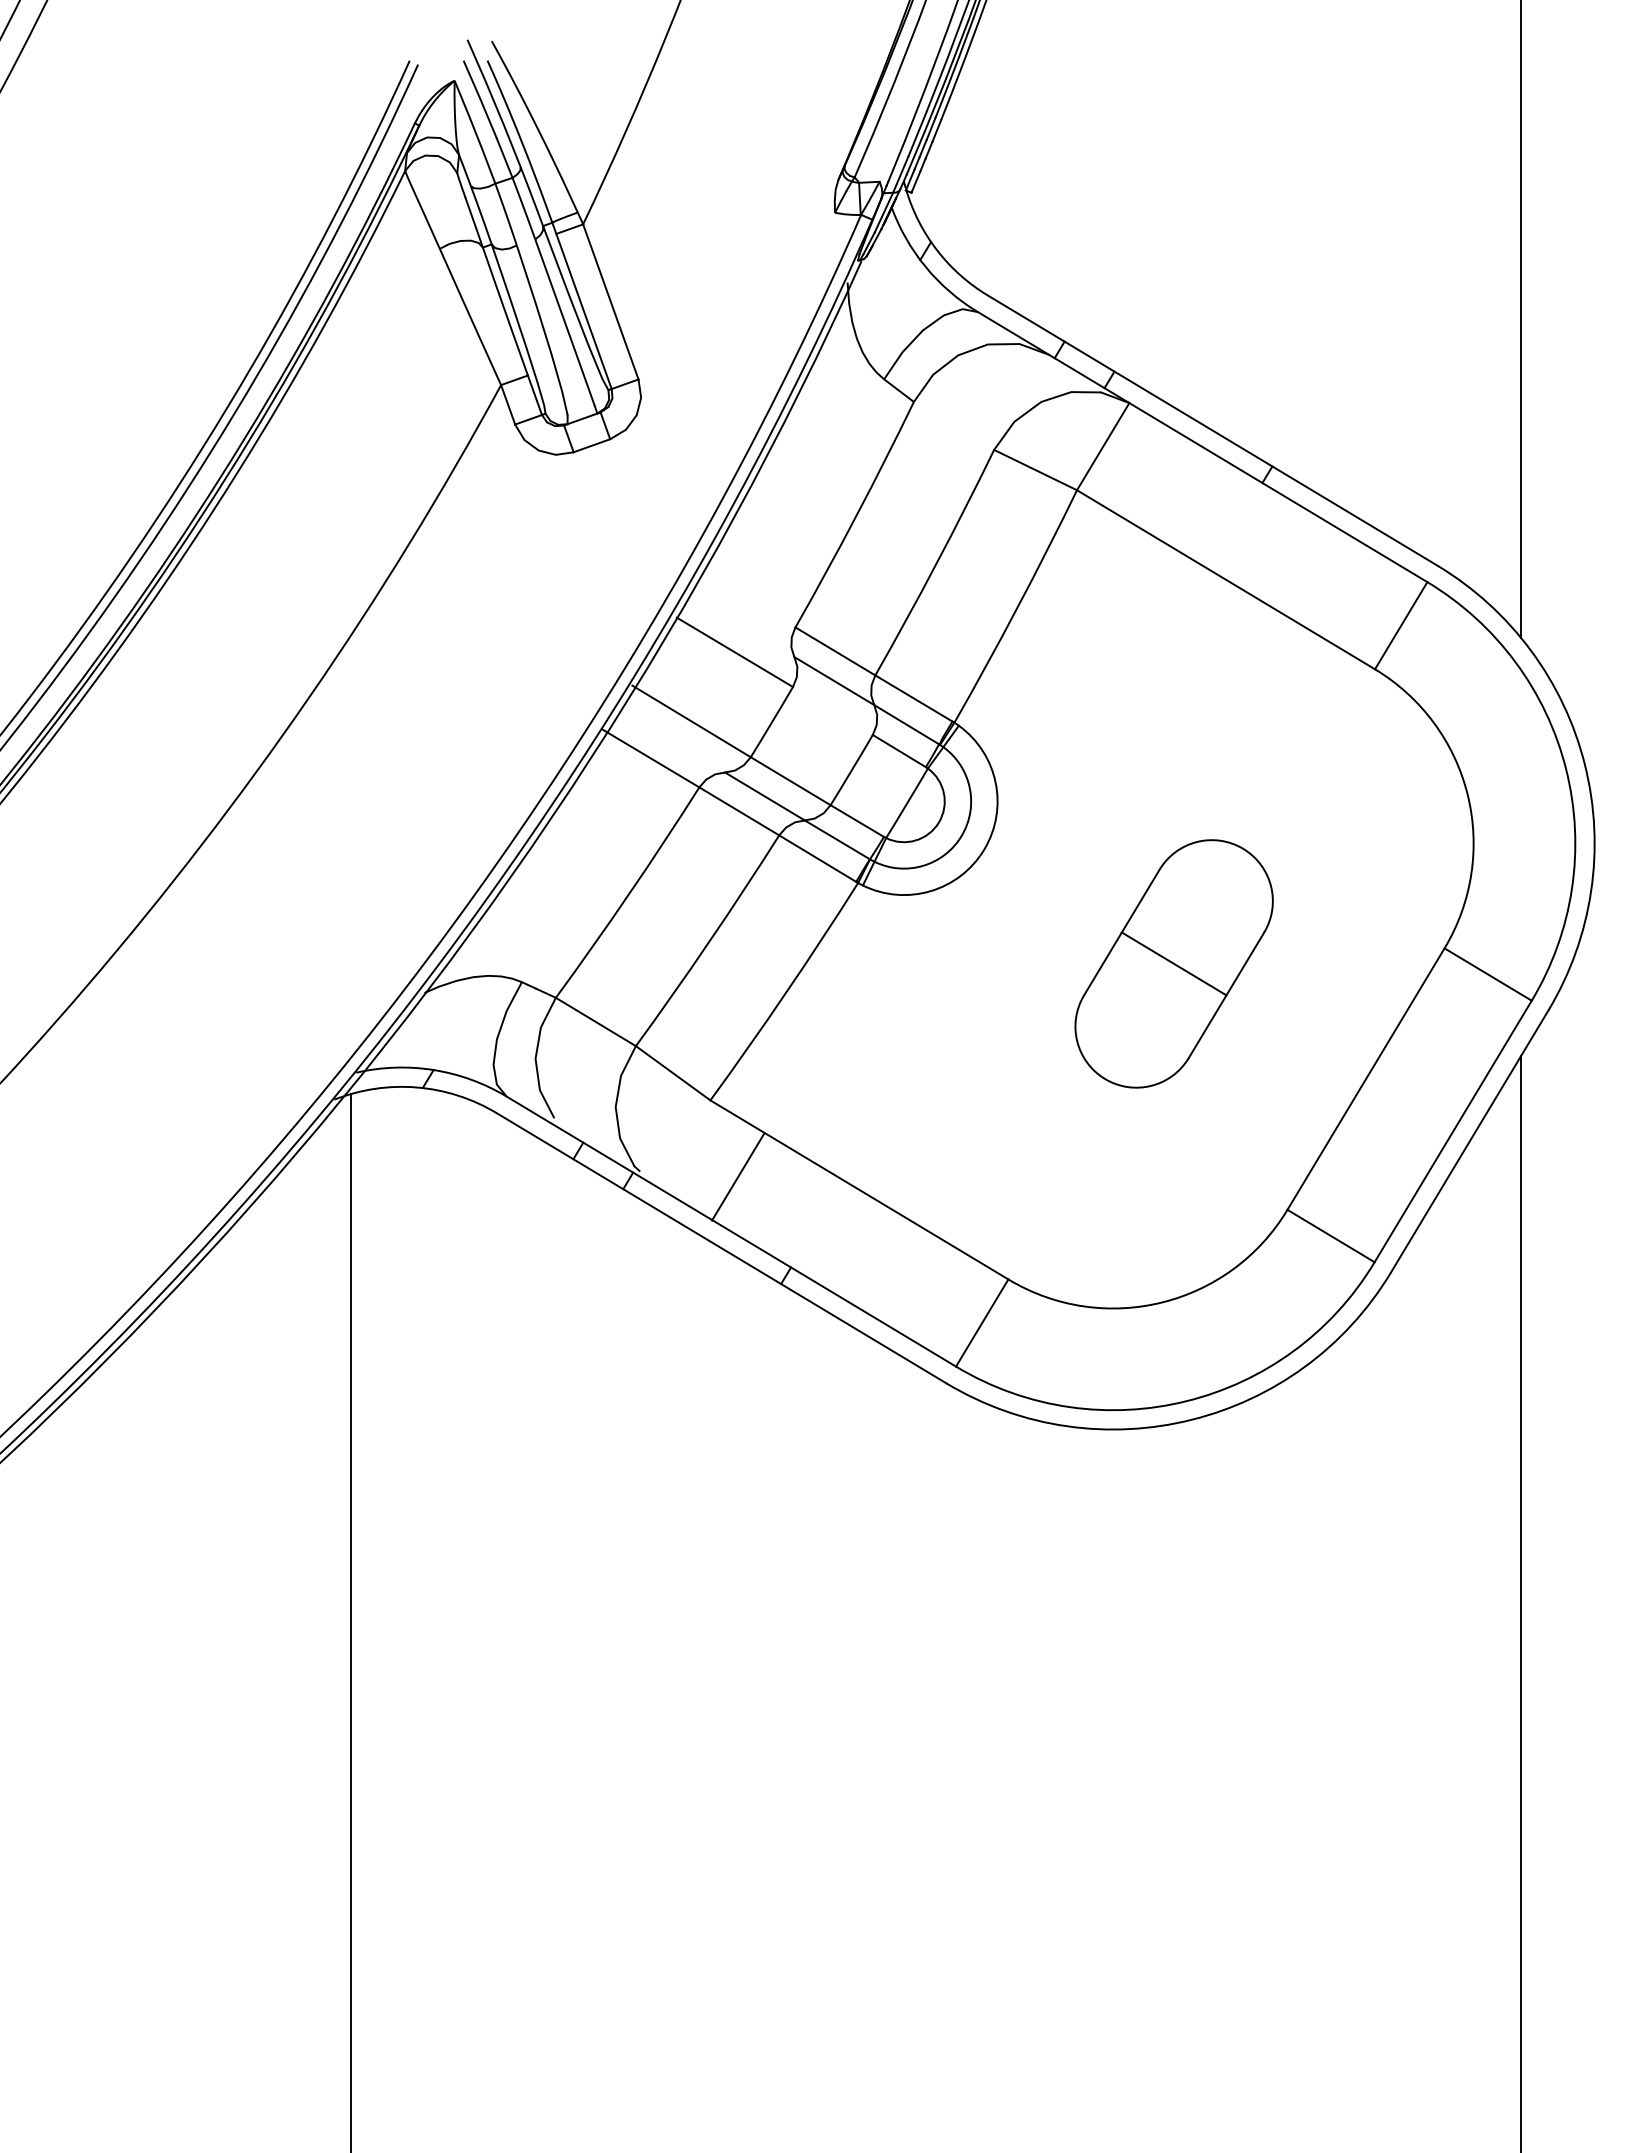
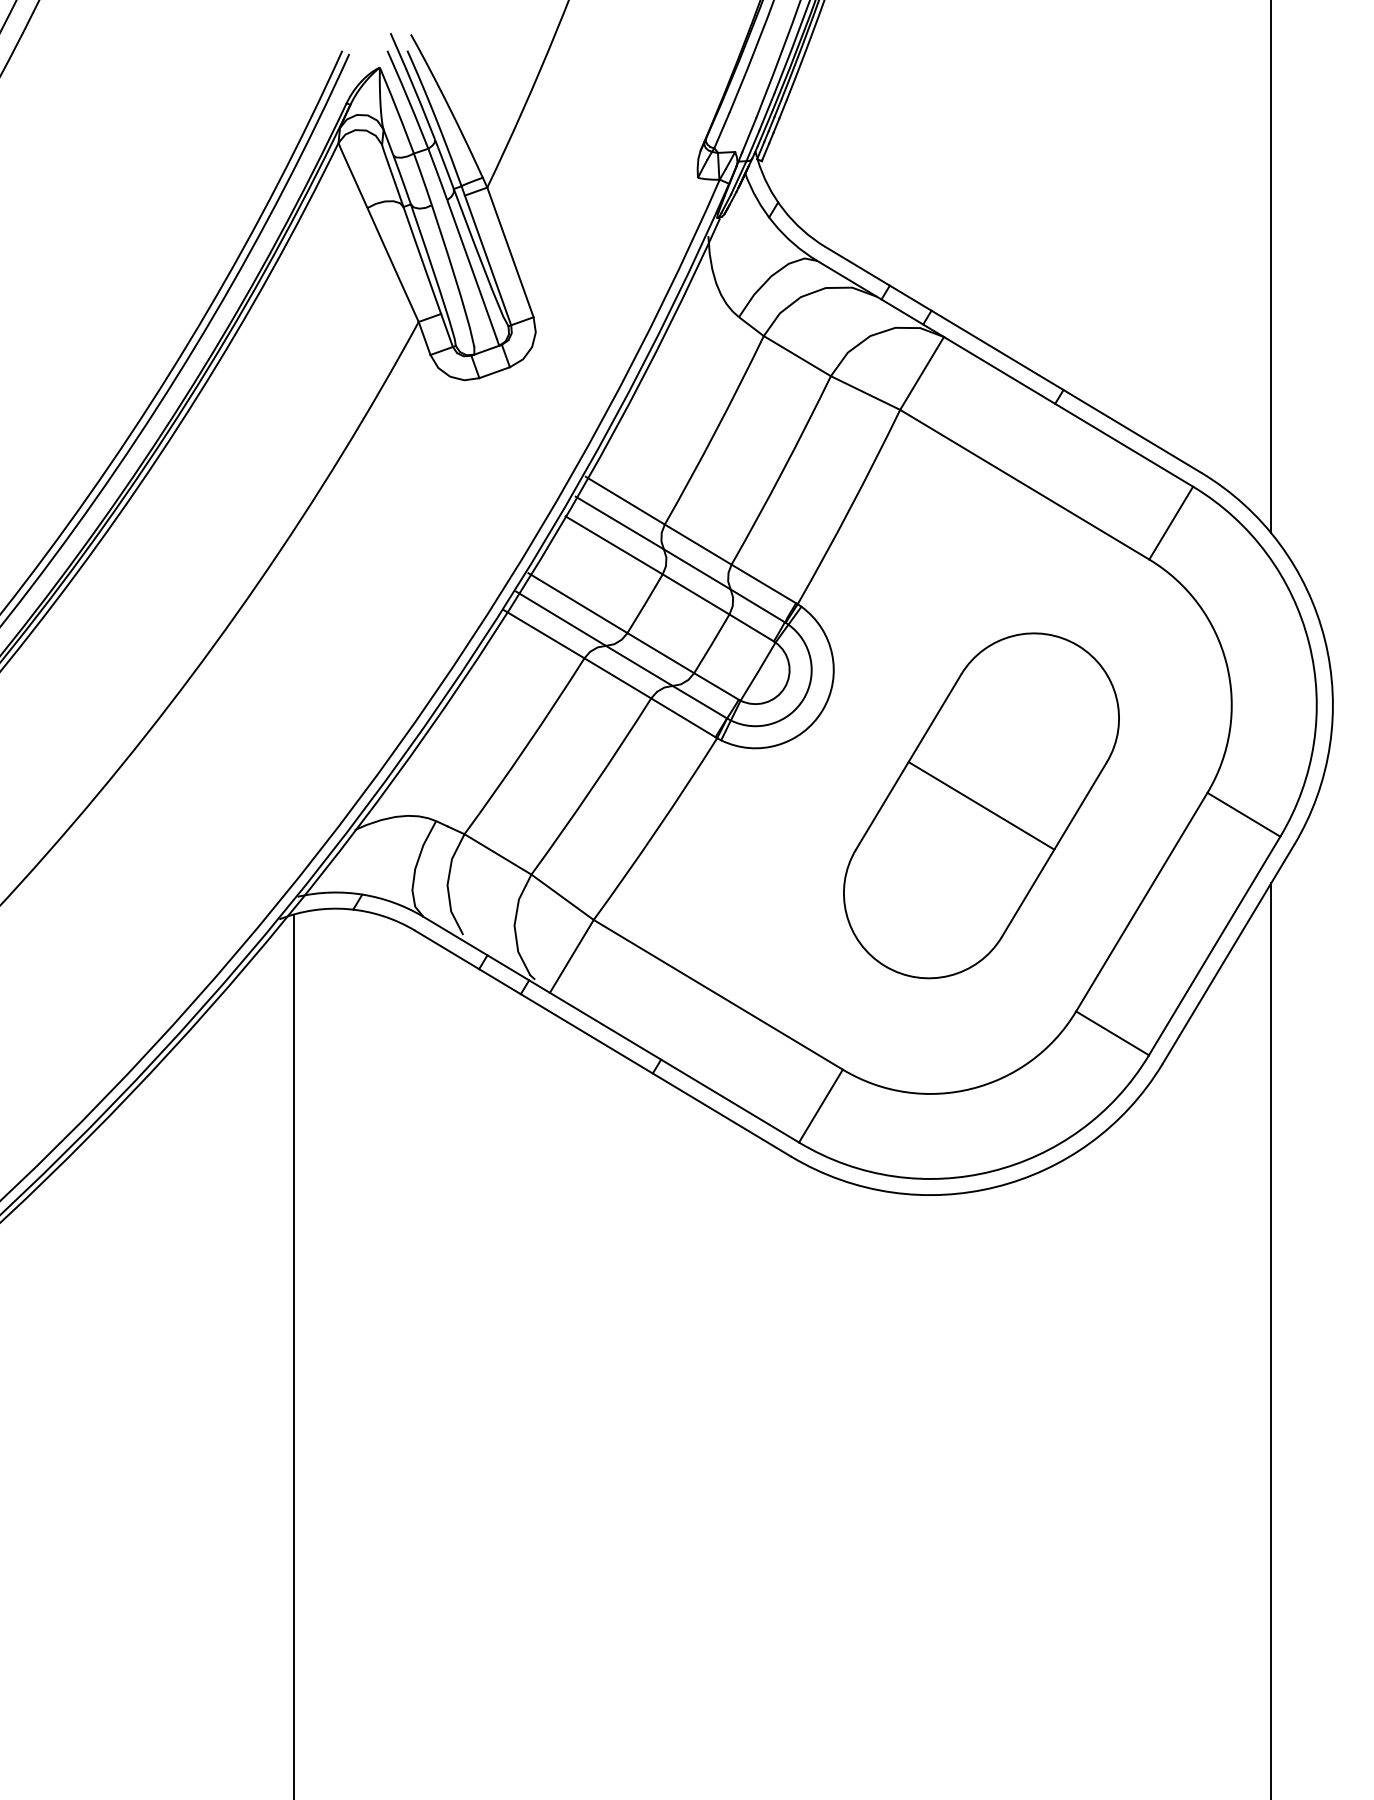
line: (953, 425) -> (796, 355), added
line: (748, 598) -> (625, 500), added
line: (741, 625) -> (619, 522), added
line: (832, 710) -> (695, 594), added
line: (671, 739) -> (561, 618), added
part: (1173, 963) -> (980, 805), size x1.67
line: (738, 1176) -> (572, 956), moved

